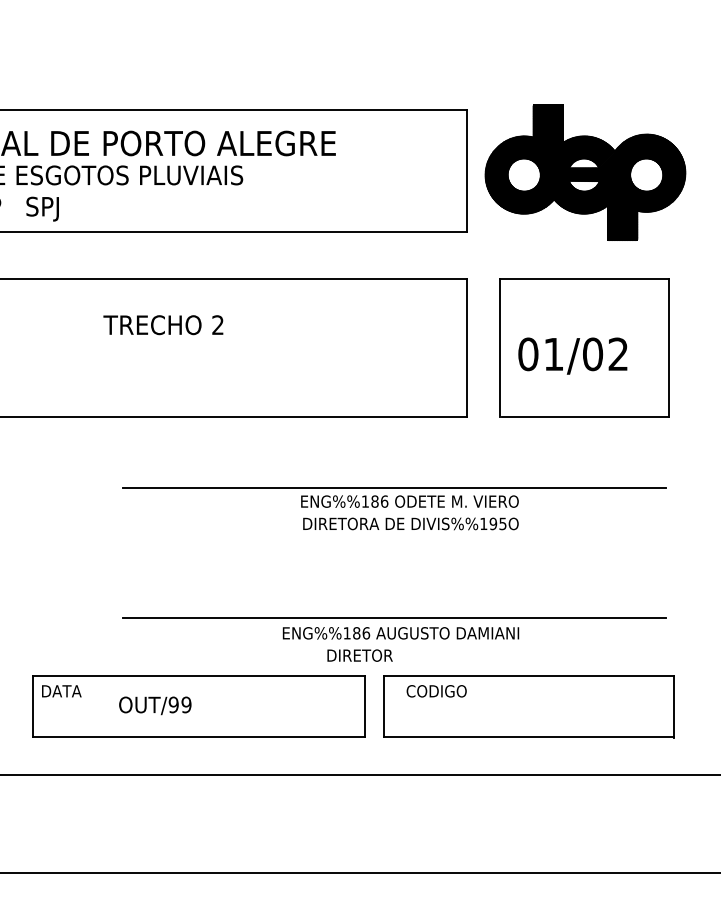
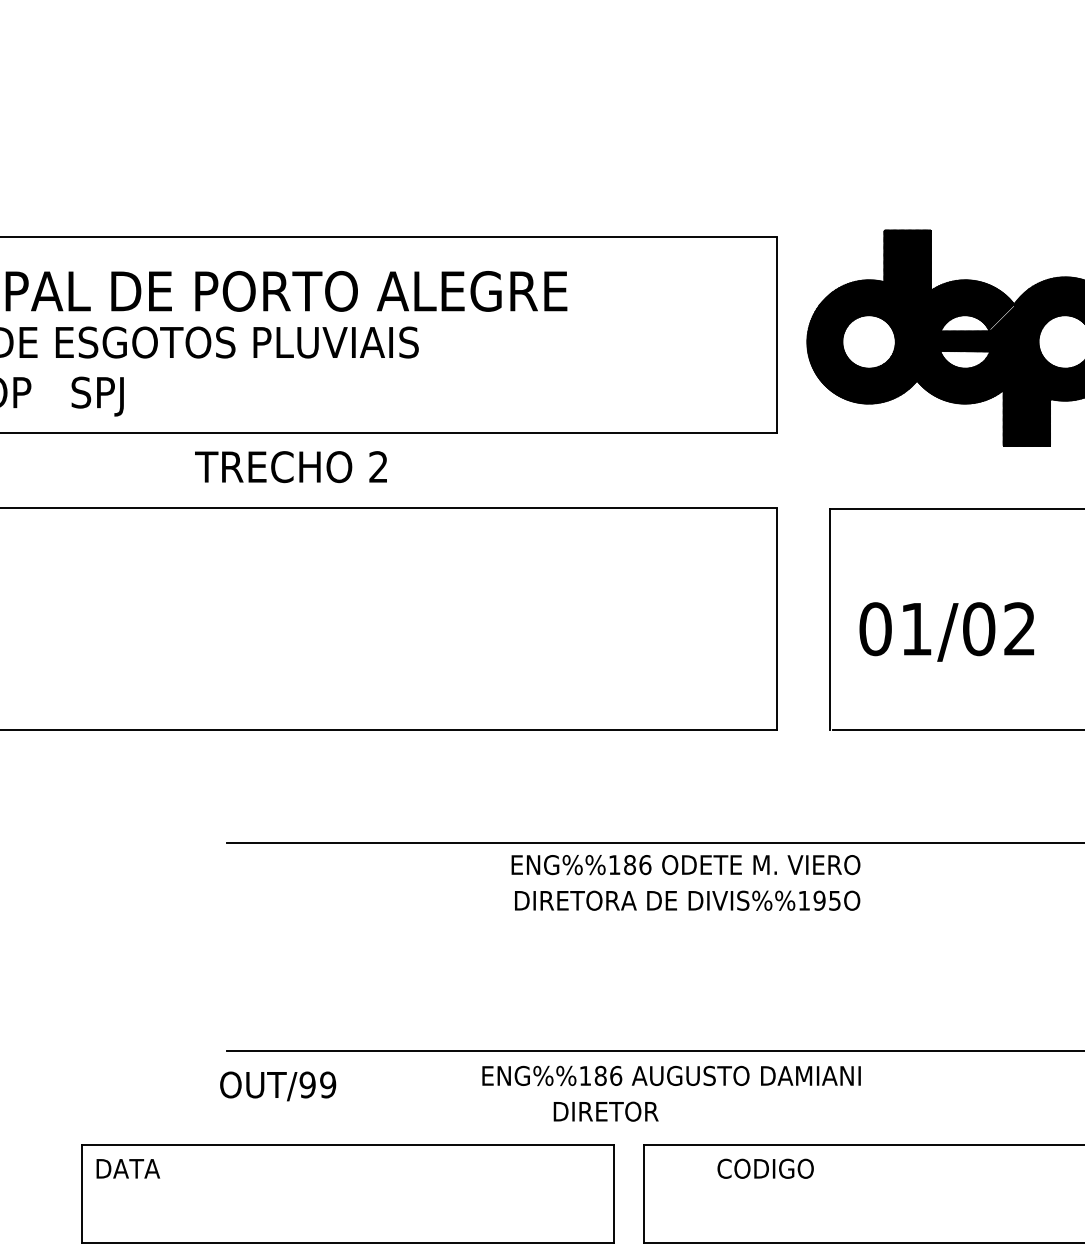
text: (163, 325) -> (291, 467), moved
text: (436, 691) -> (765, 1169), moved
text: (155, 705) -> (278, 1085), moved

